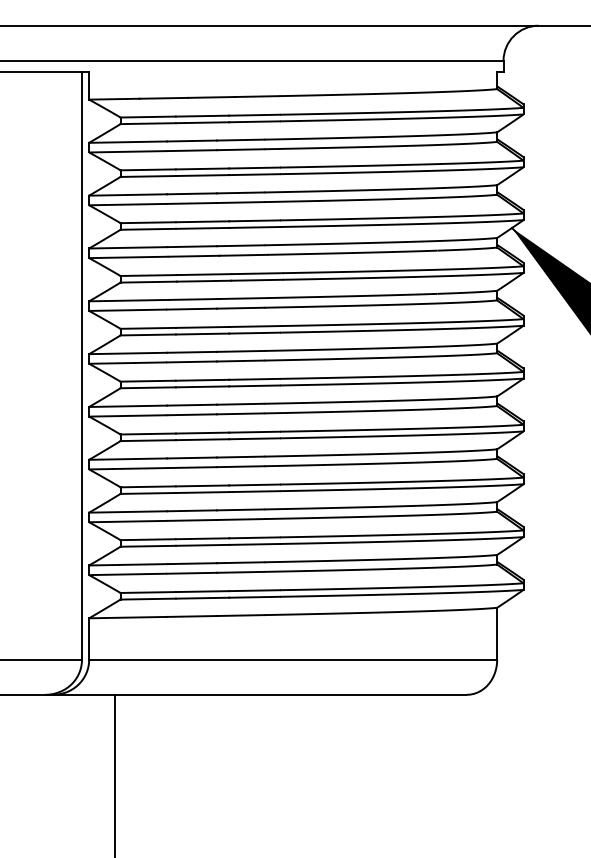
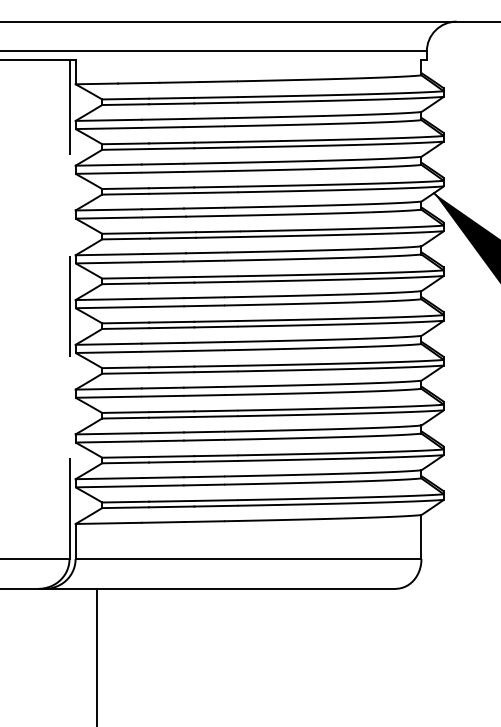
line: (82, 365) -> (69, 309), solid -> dashed

